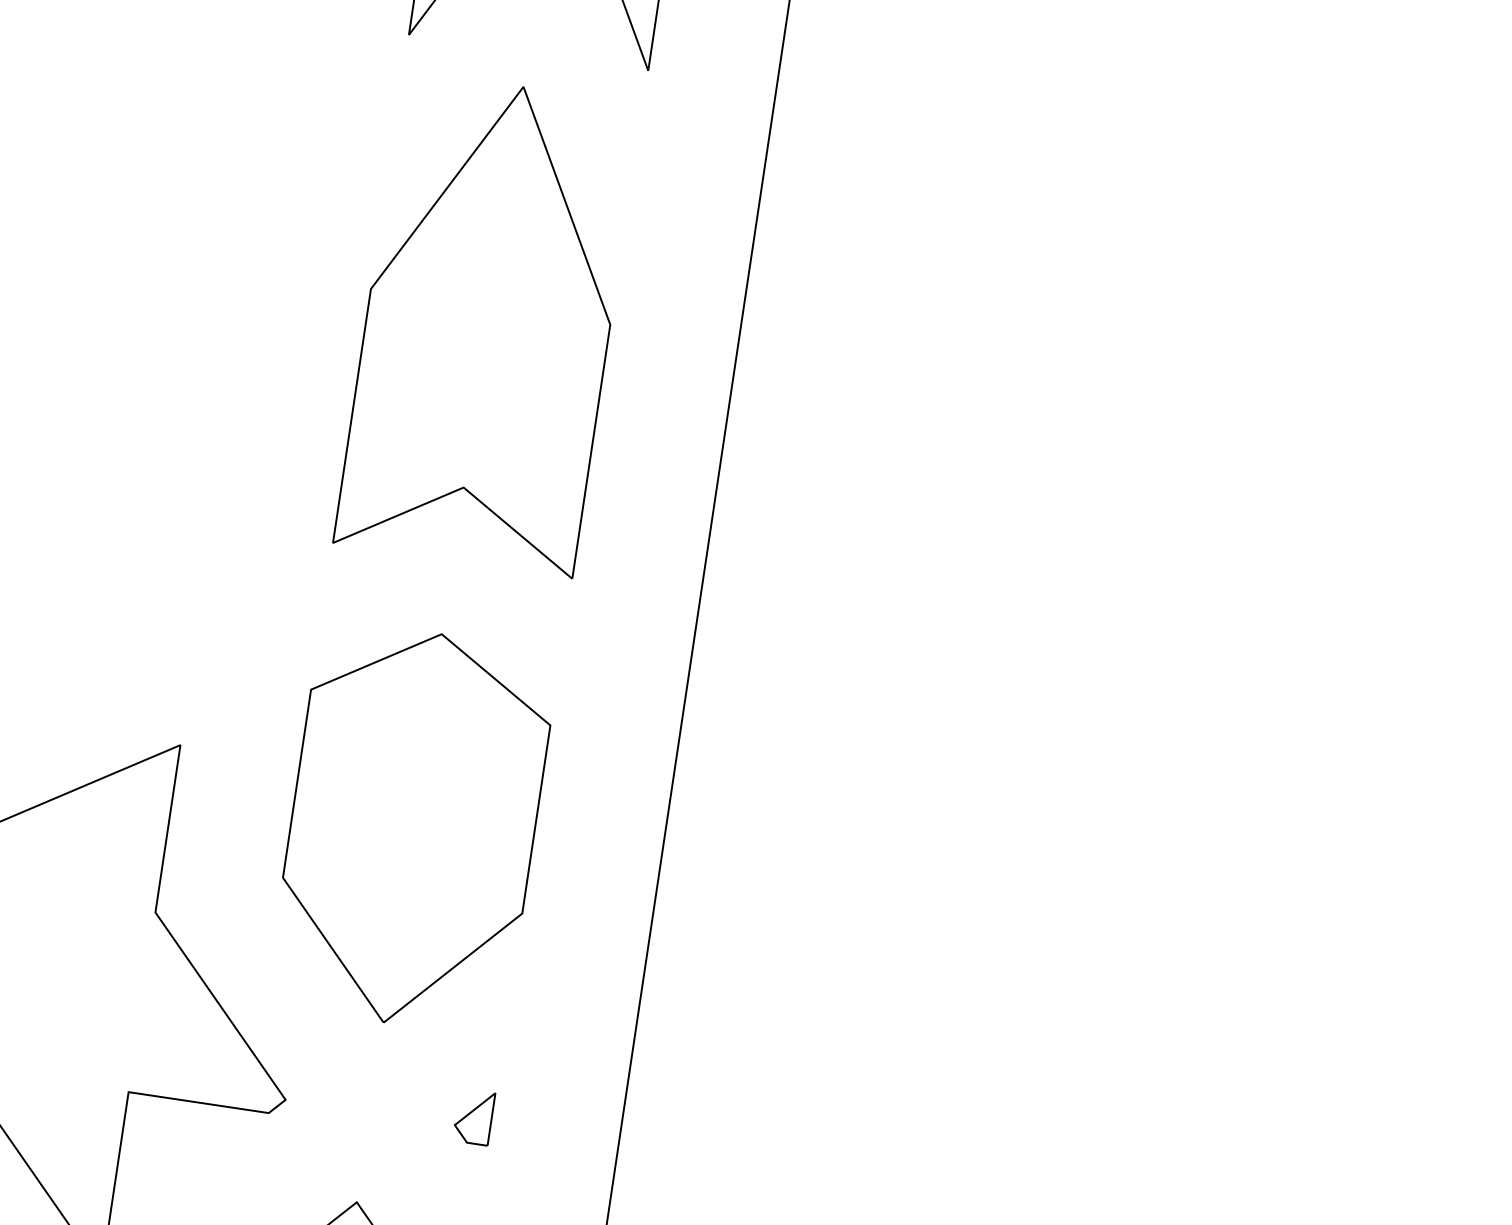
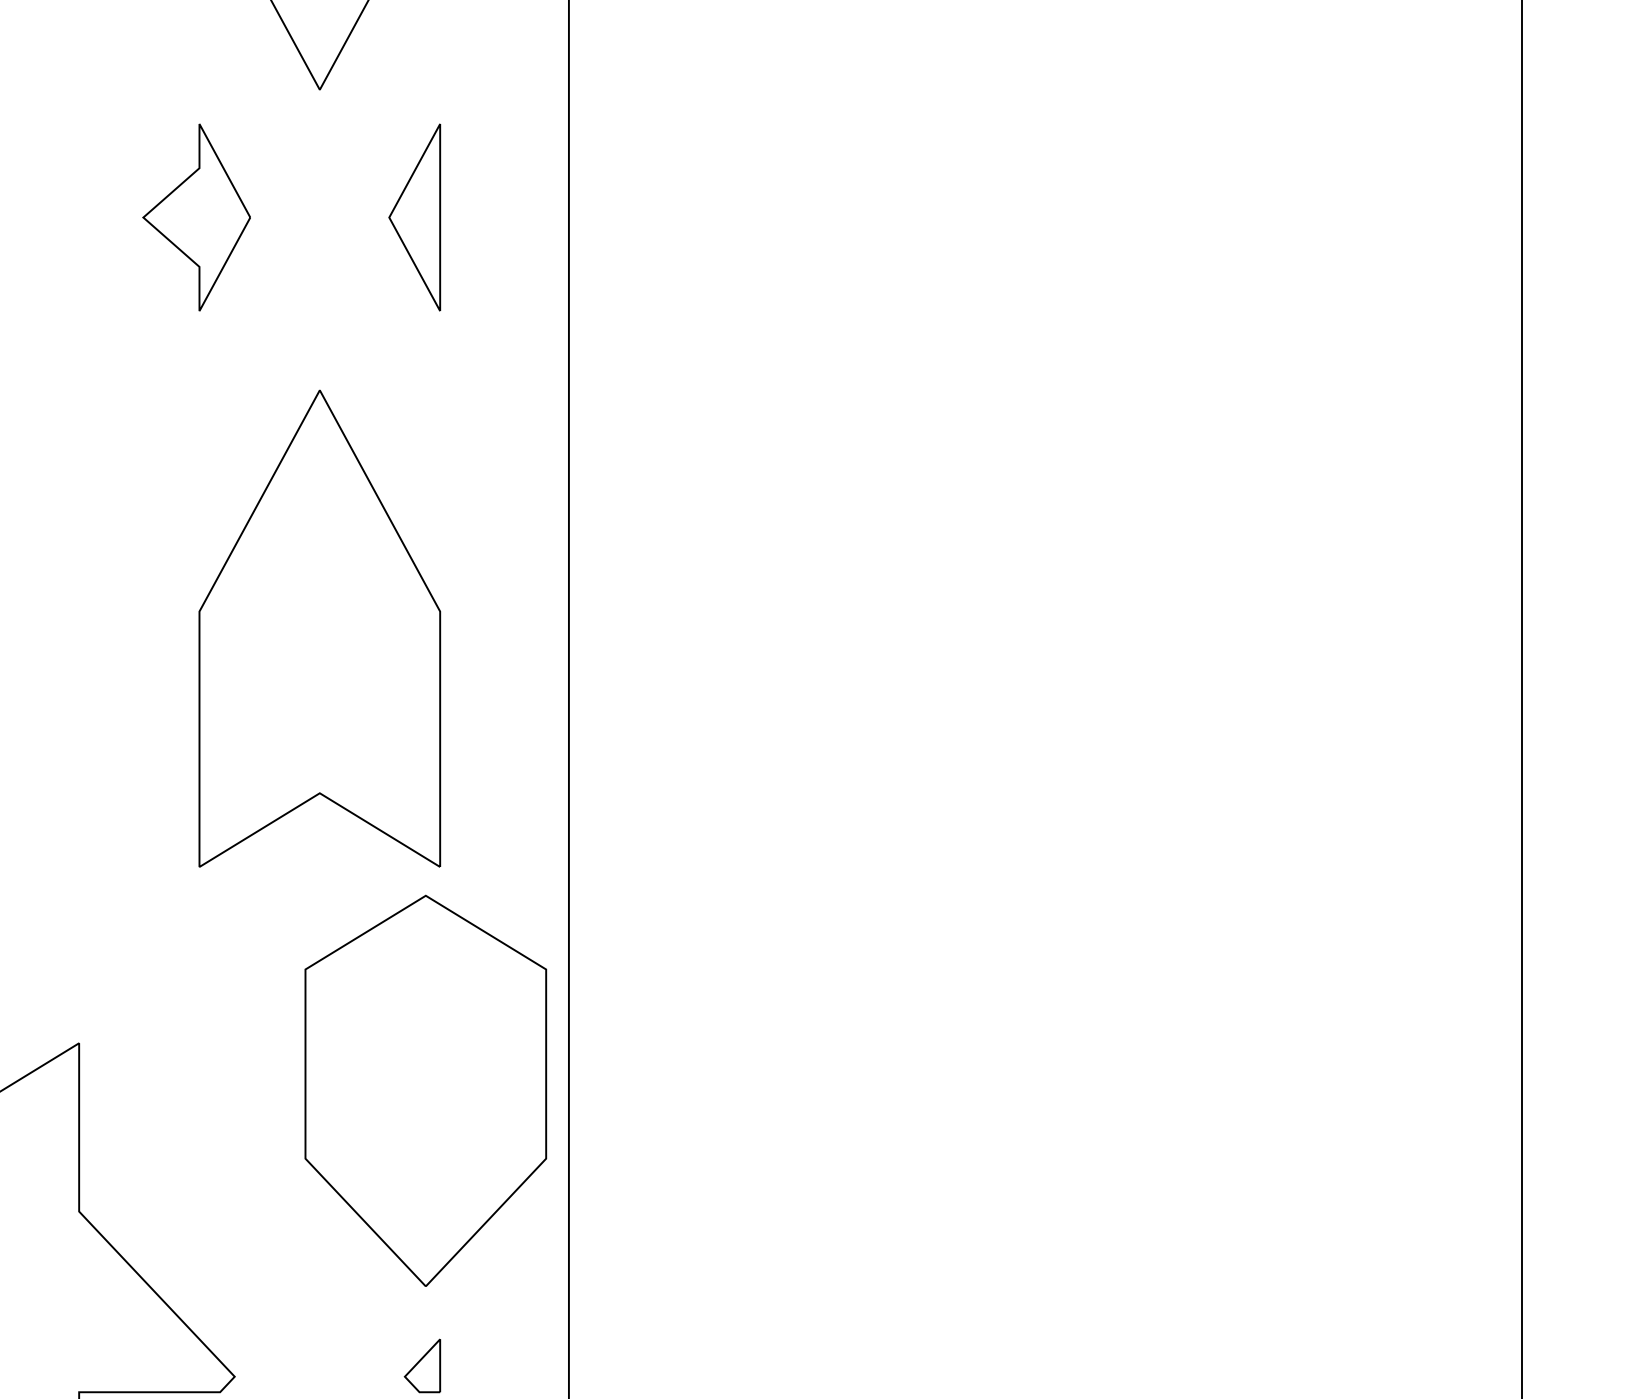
part: (487, 323) -> (319, 628), moved
part: (412, 827) -> (425, 1090), moved

